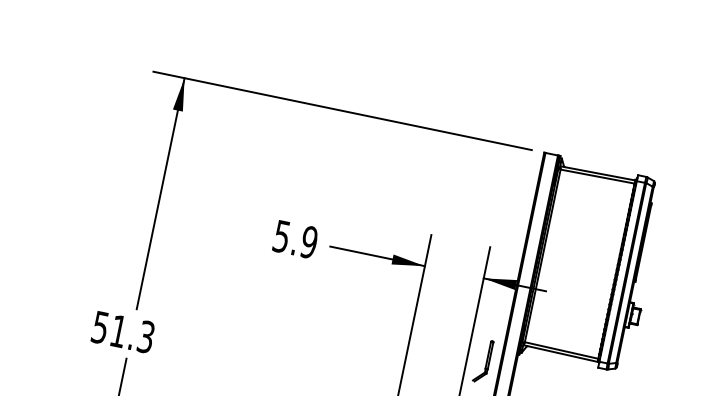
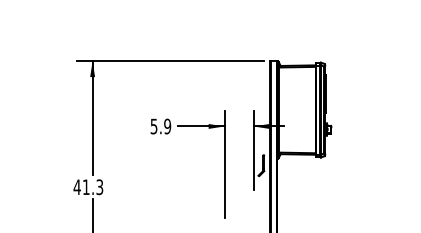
text: (98, 327) -> (76, 187), 51.3 -> 41.3

